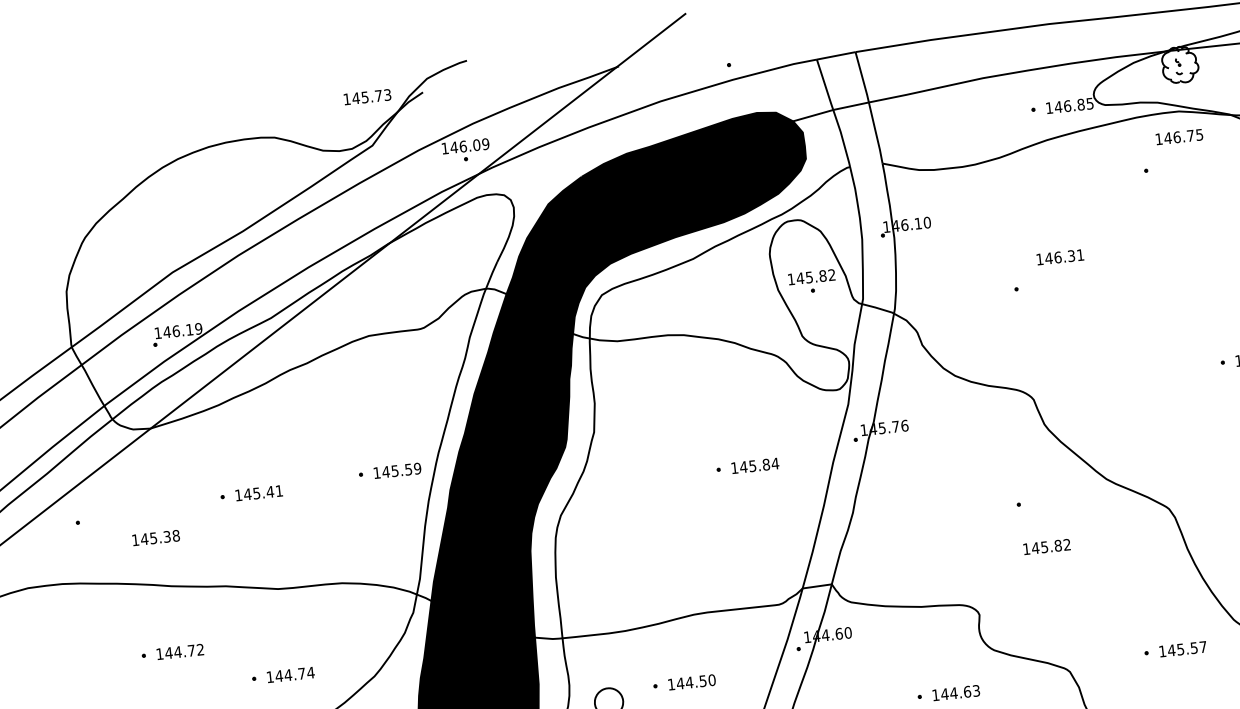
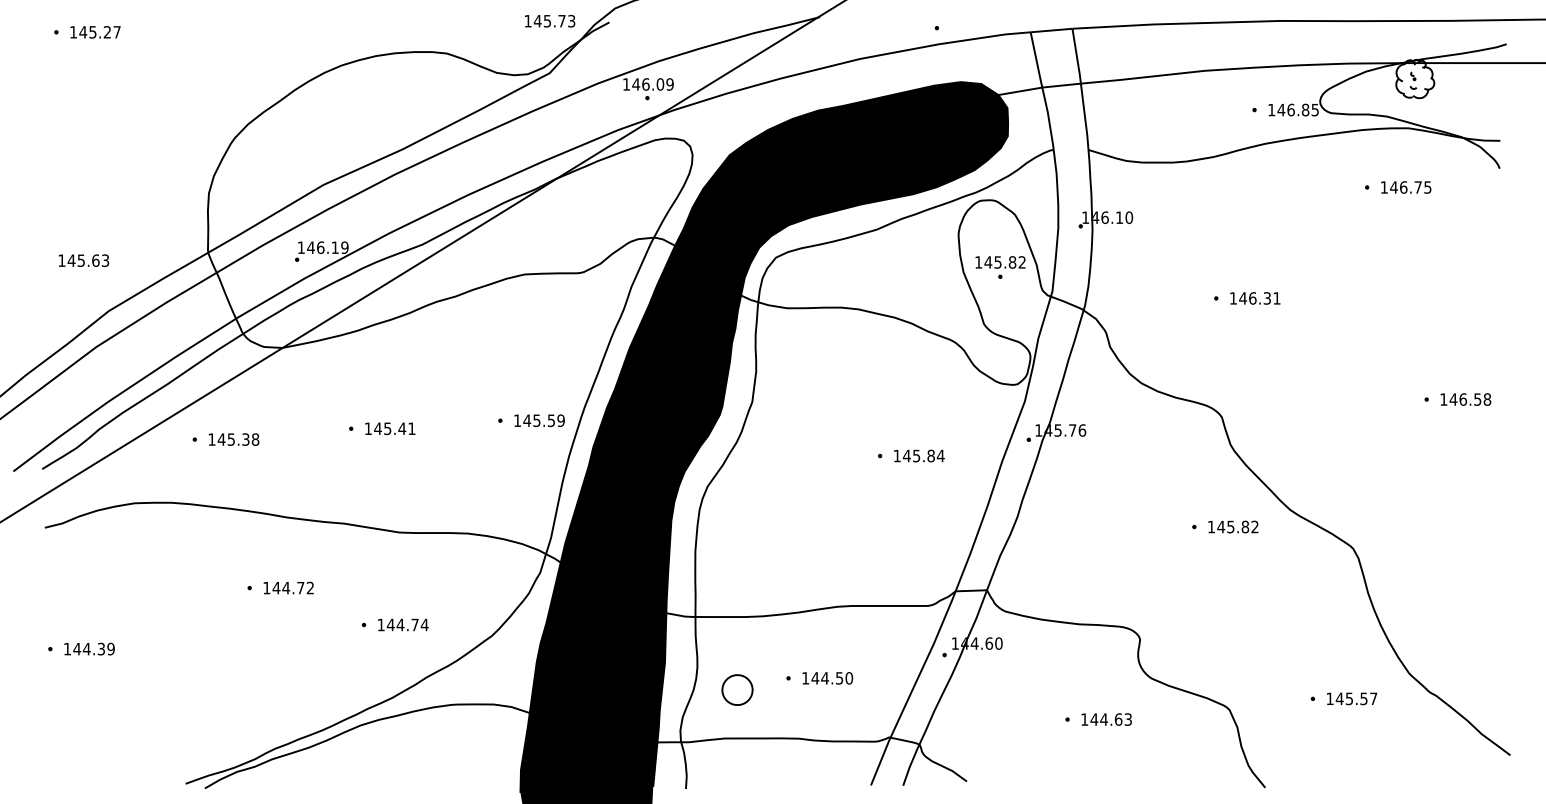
text: (1179, 137) -> (1406, 187), moved
text: (1060, 257) -> (1255, 298), moved
text: (155, 537) -> (233, 439), moved
text: (1047, 546) -> (1233, 526), moved

